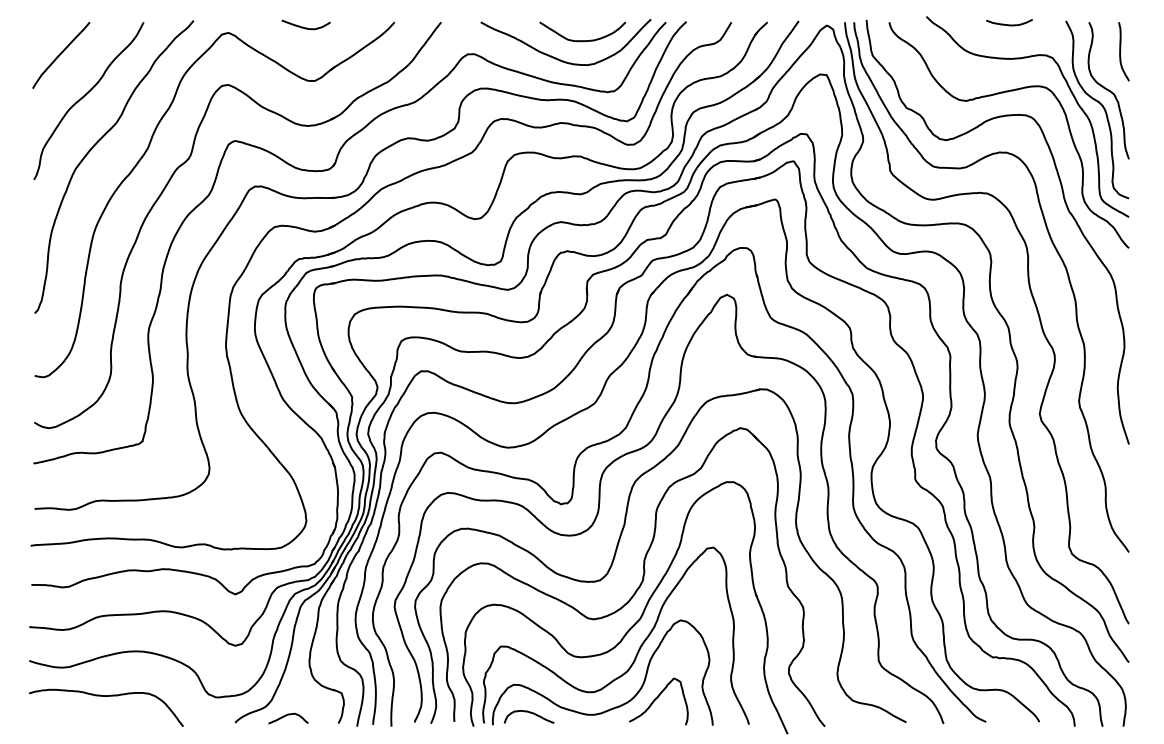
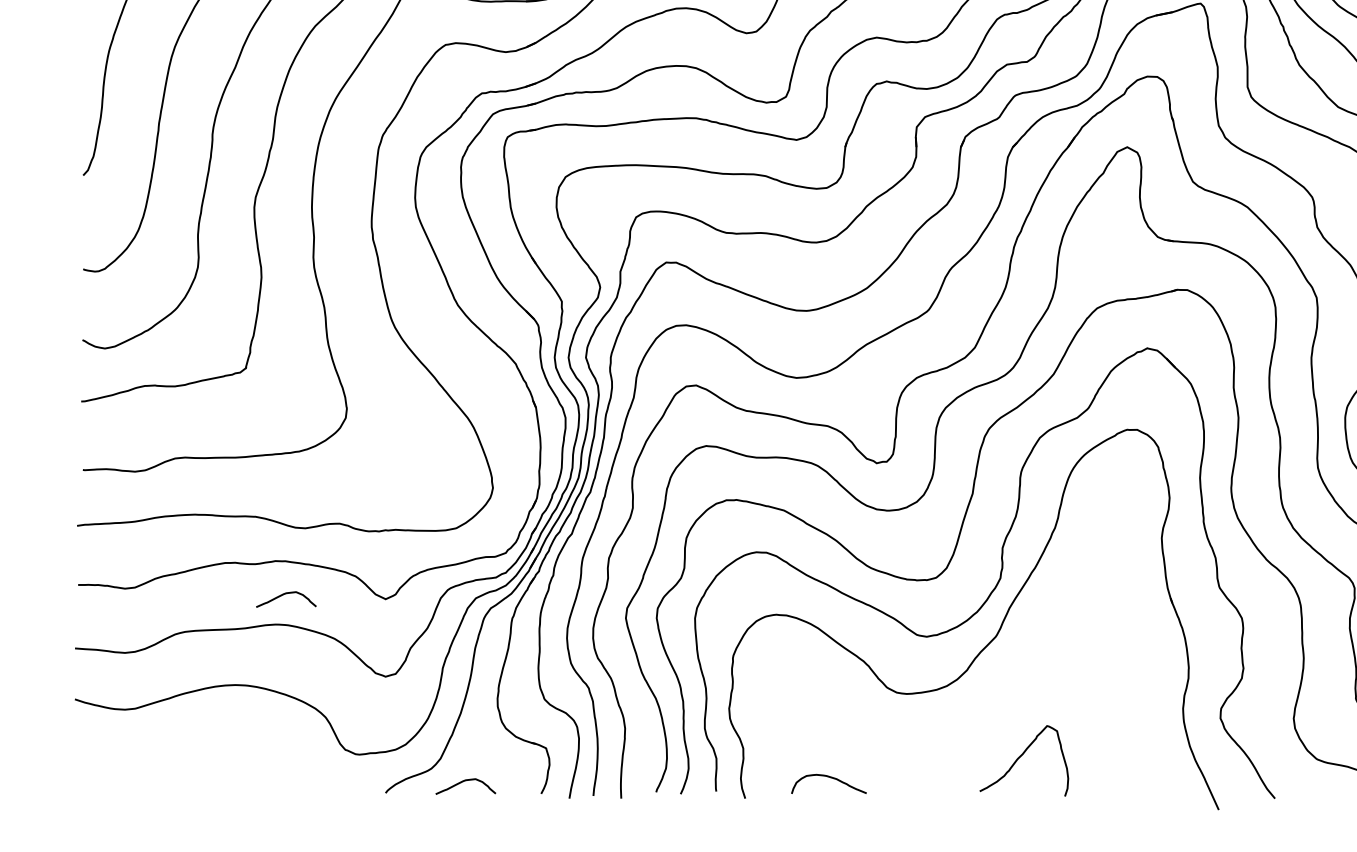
curve: (167, 592) -> (283, 596), added
part: (639, 646) -> (995, 677), removed
curve: (106, 696) -> (191, 753), removed

